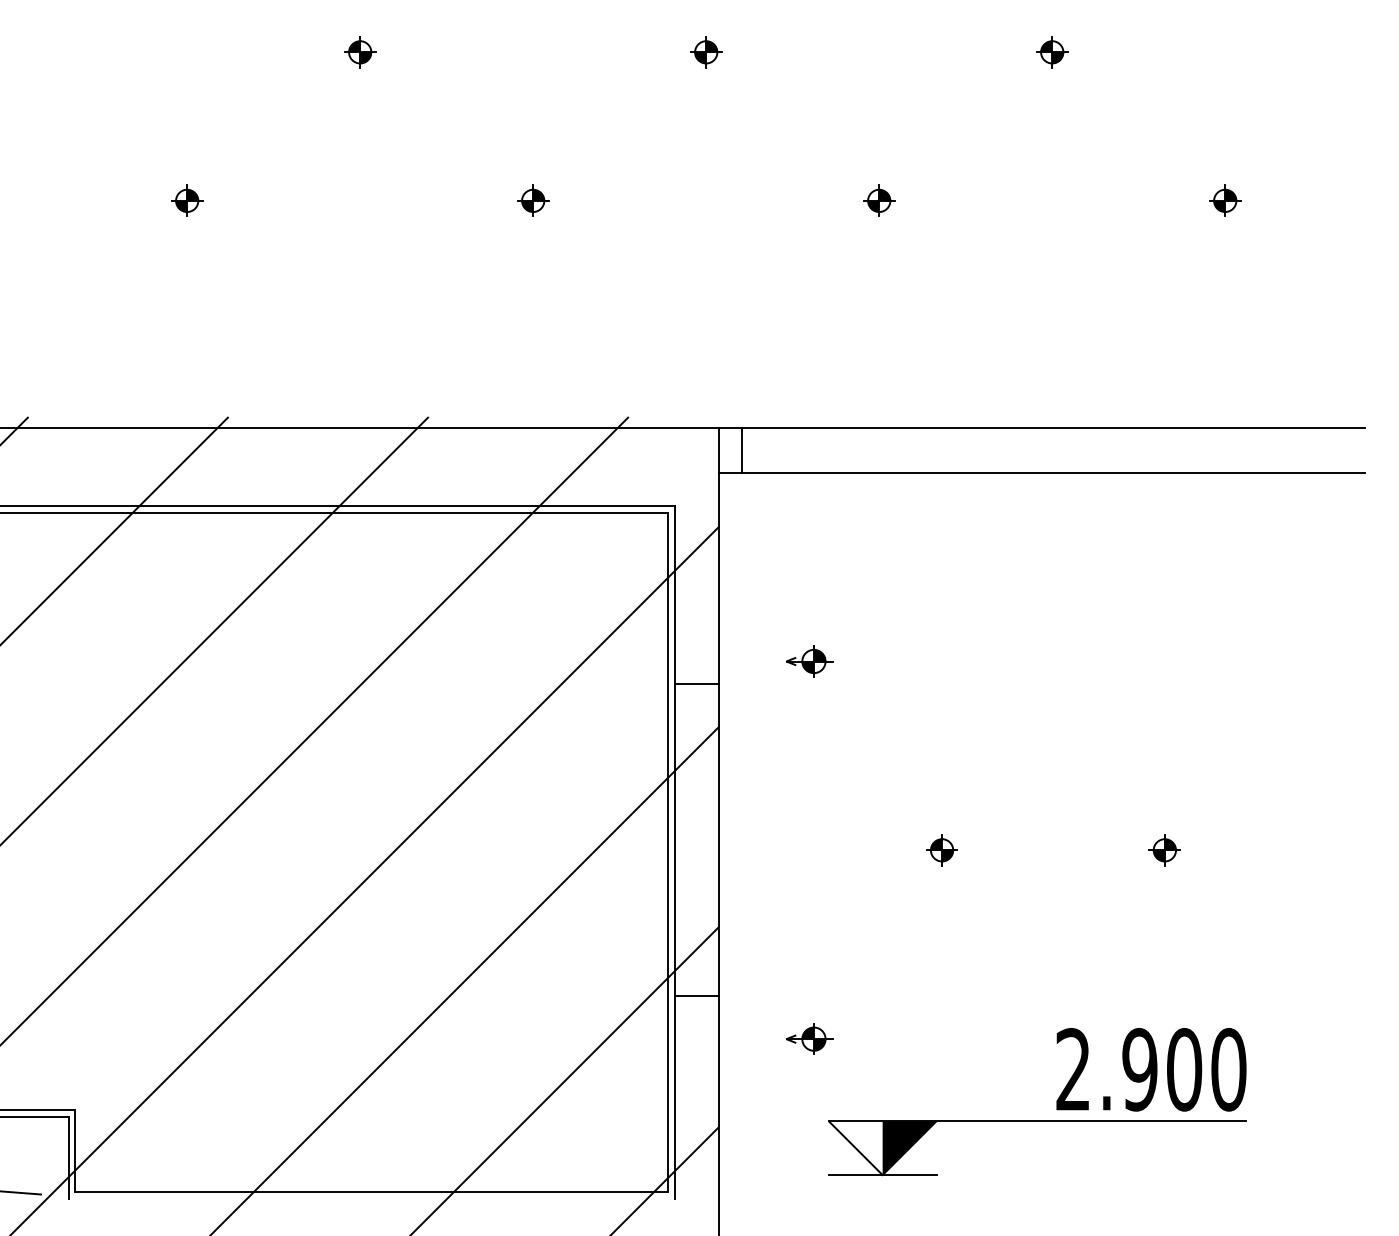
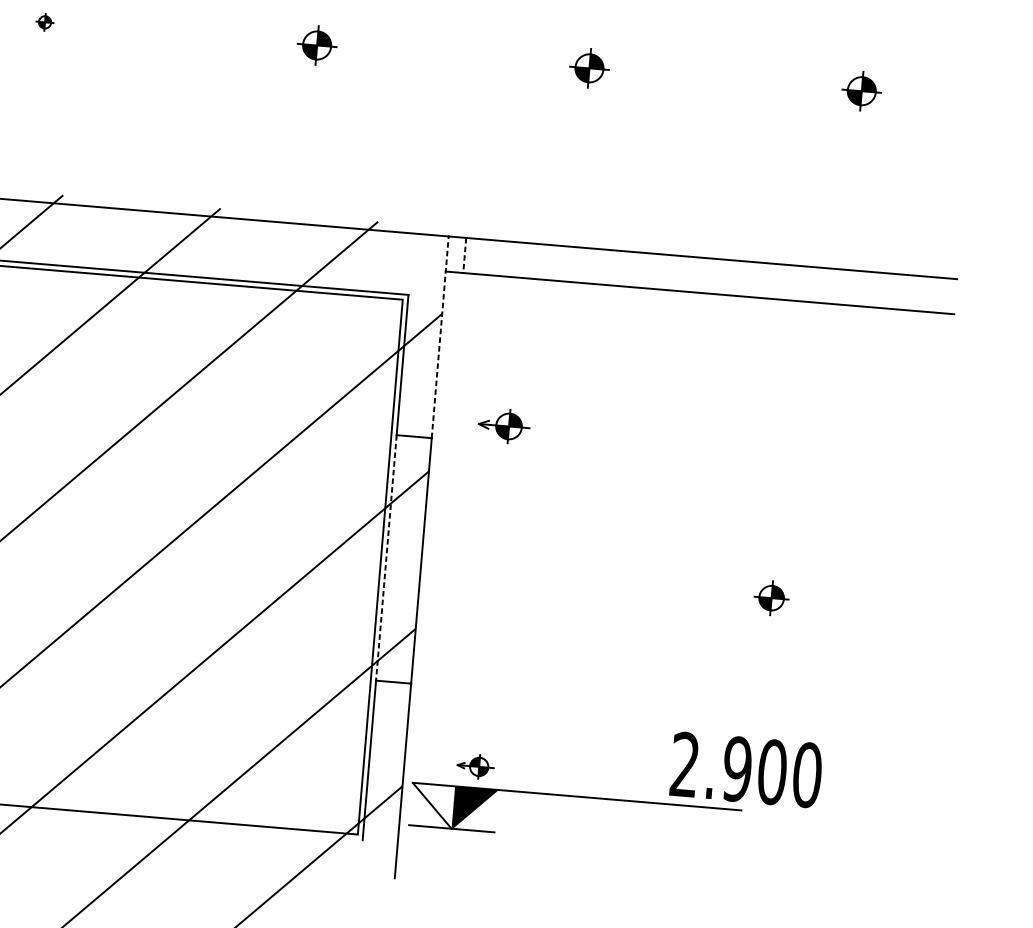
part: (187, 200) -> (45, 22), size x0.7
part: (533, 200) -> (317, 45), size x1.6
part: (879, 200) -> (589, 67), size x1.6
part: (1225, 200) -> (862, 90), size x1.6
line: (741, 450) -> (464, 255), solid -> dashed
line: (719, 555) -> (440, 336), solid -> dashed
part: (809, 661) -> (504, 426), size x1.4
line: (674, 840) -> (386, 558), solid -> dashed
part: (941, 850) -> (595, 583), removed
part: (1164, 850) -> (771, 598), size x1.4
part: (809, 1038) -> (475, 766), moved
part: (1037, 1121) -> (576, 796), moved

